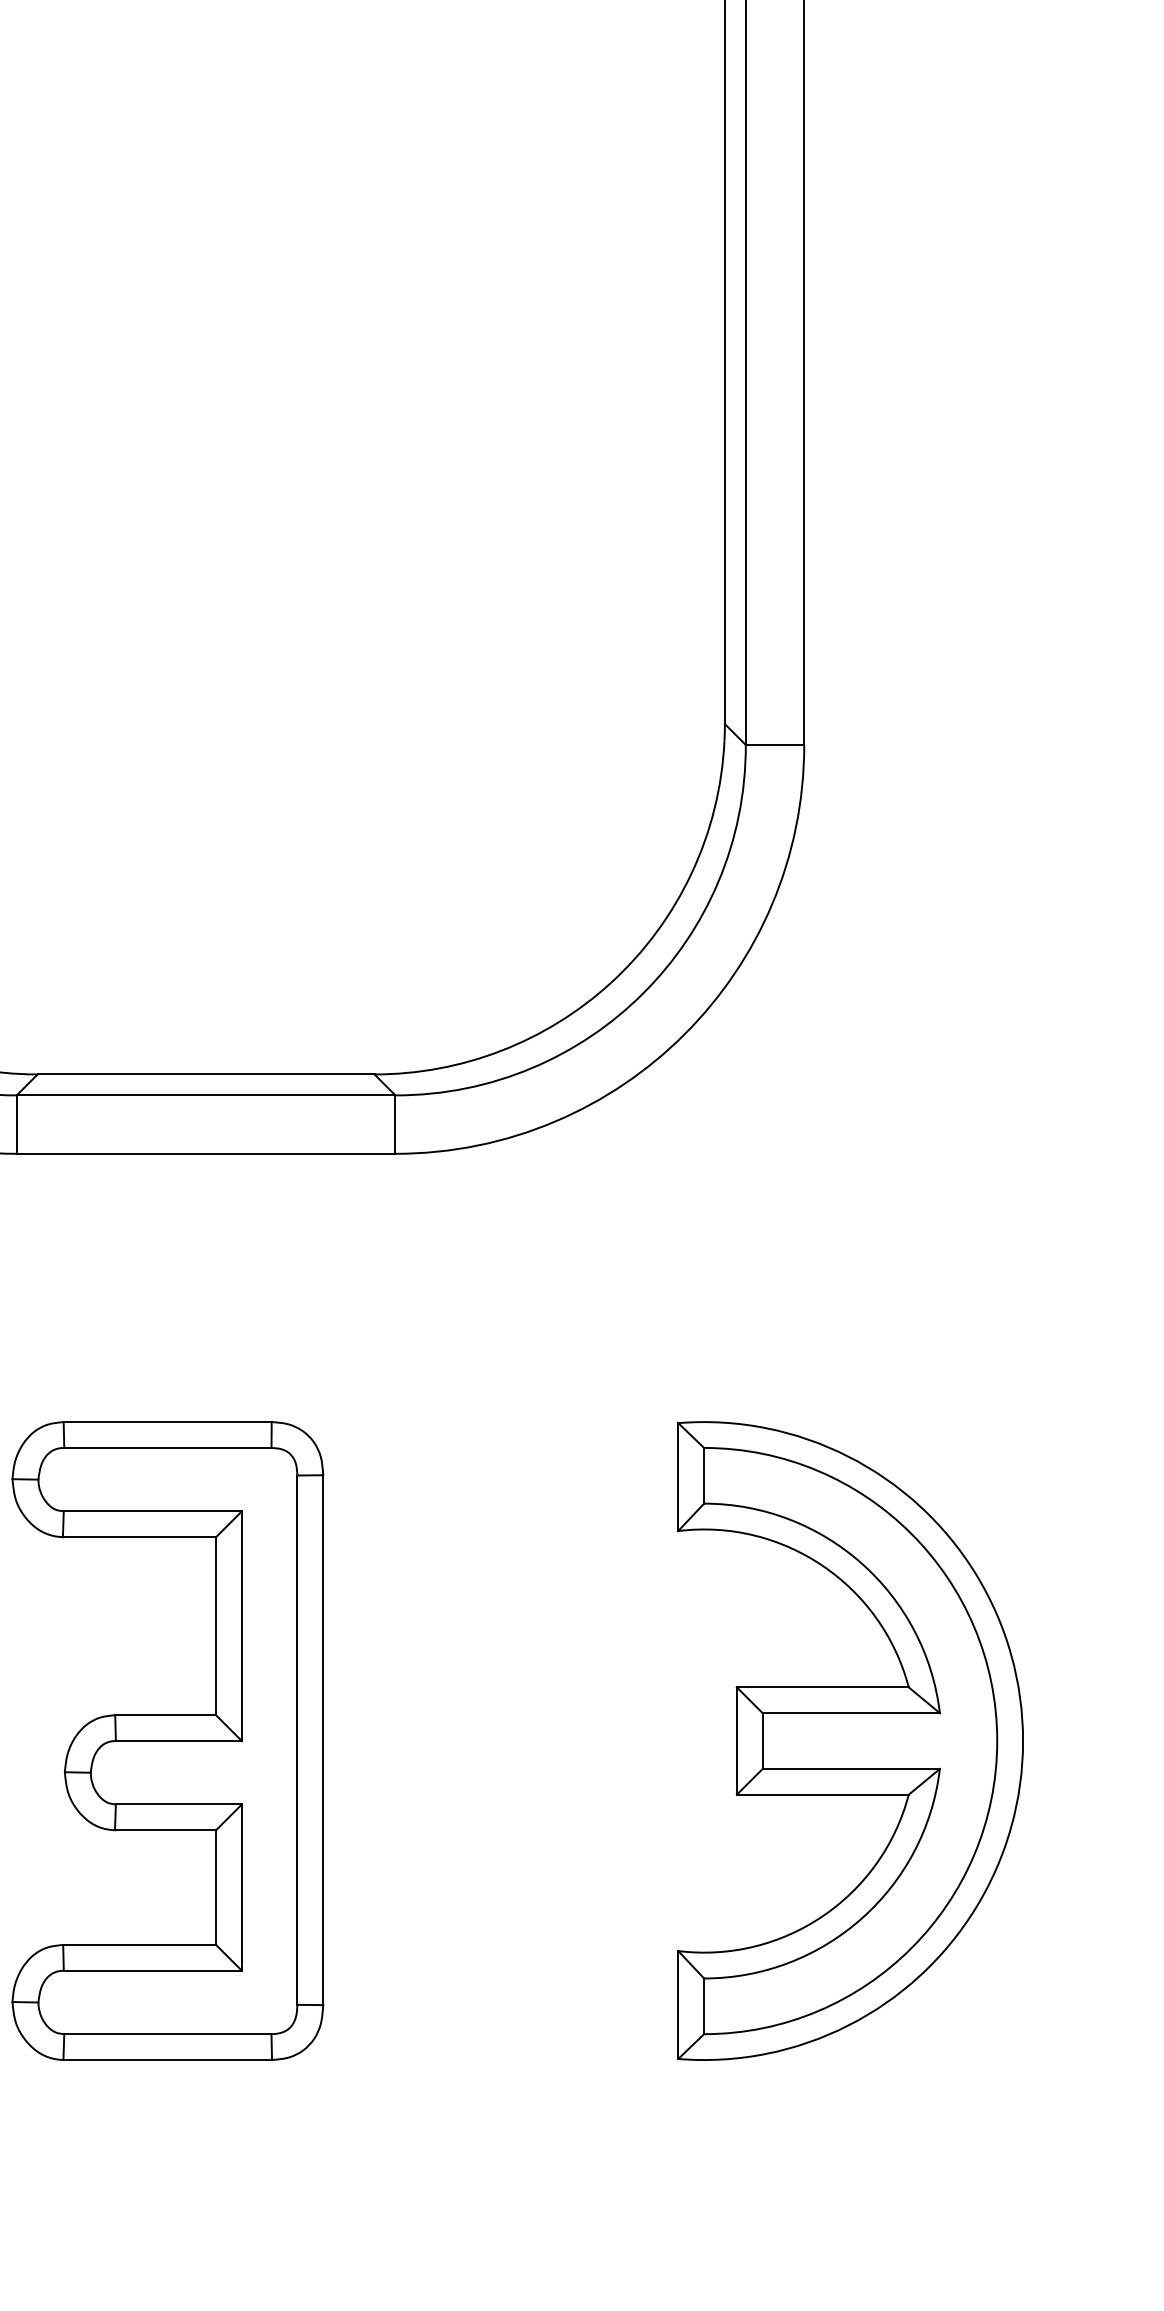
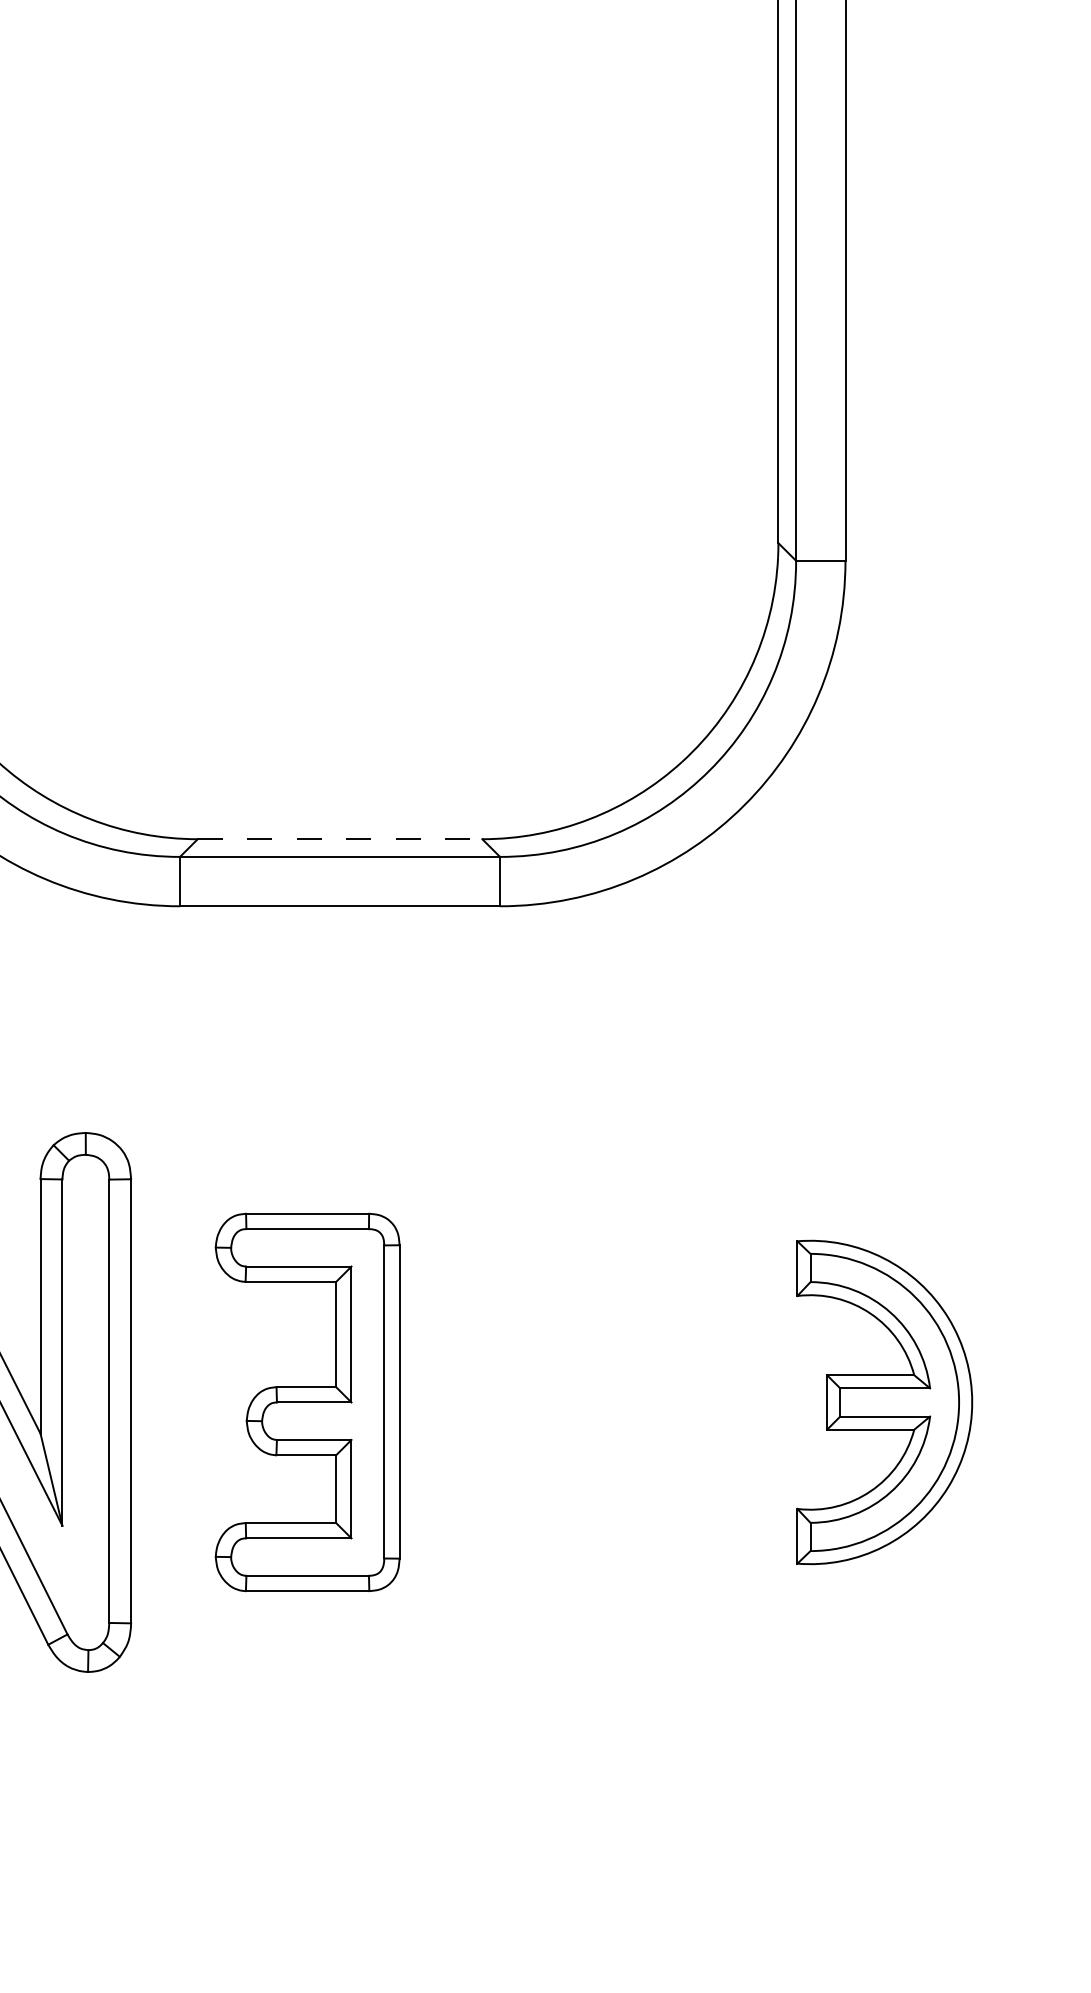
line: (206, 1074) -> (340, 839), solid -> dashed
part: (167, 1741) -> (307, 1402), size x0.7
part: (850, 1741) -> (884, 1402), size x0.6

